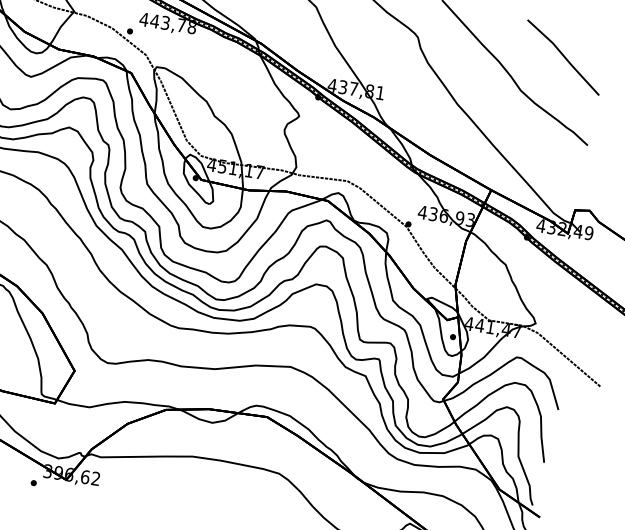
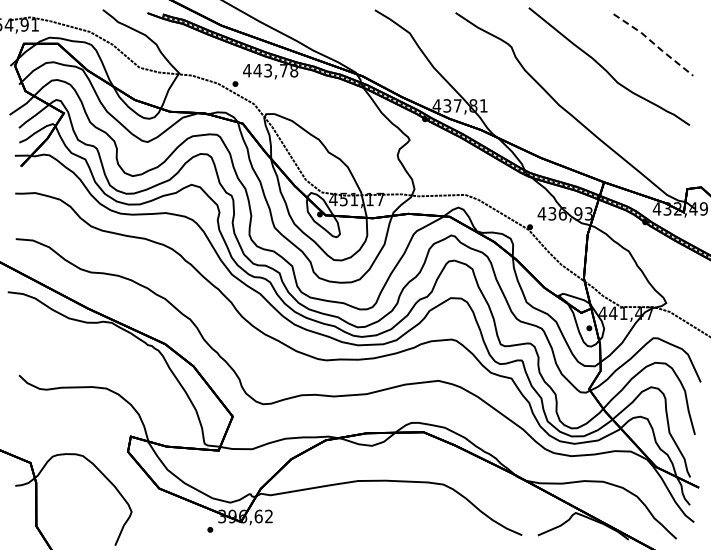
line: (564, 56) -> (654, 43), solid -> dashed

